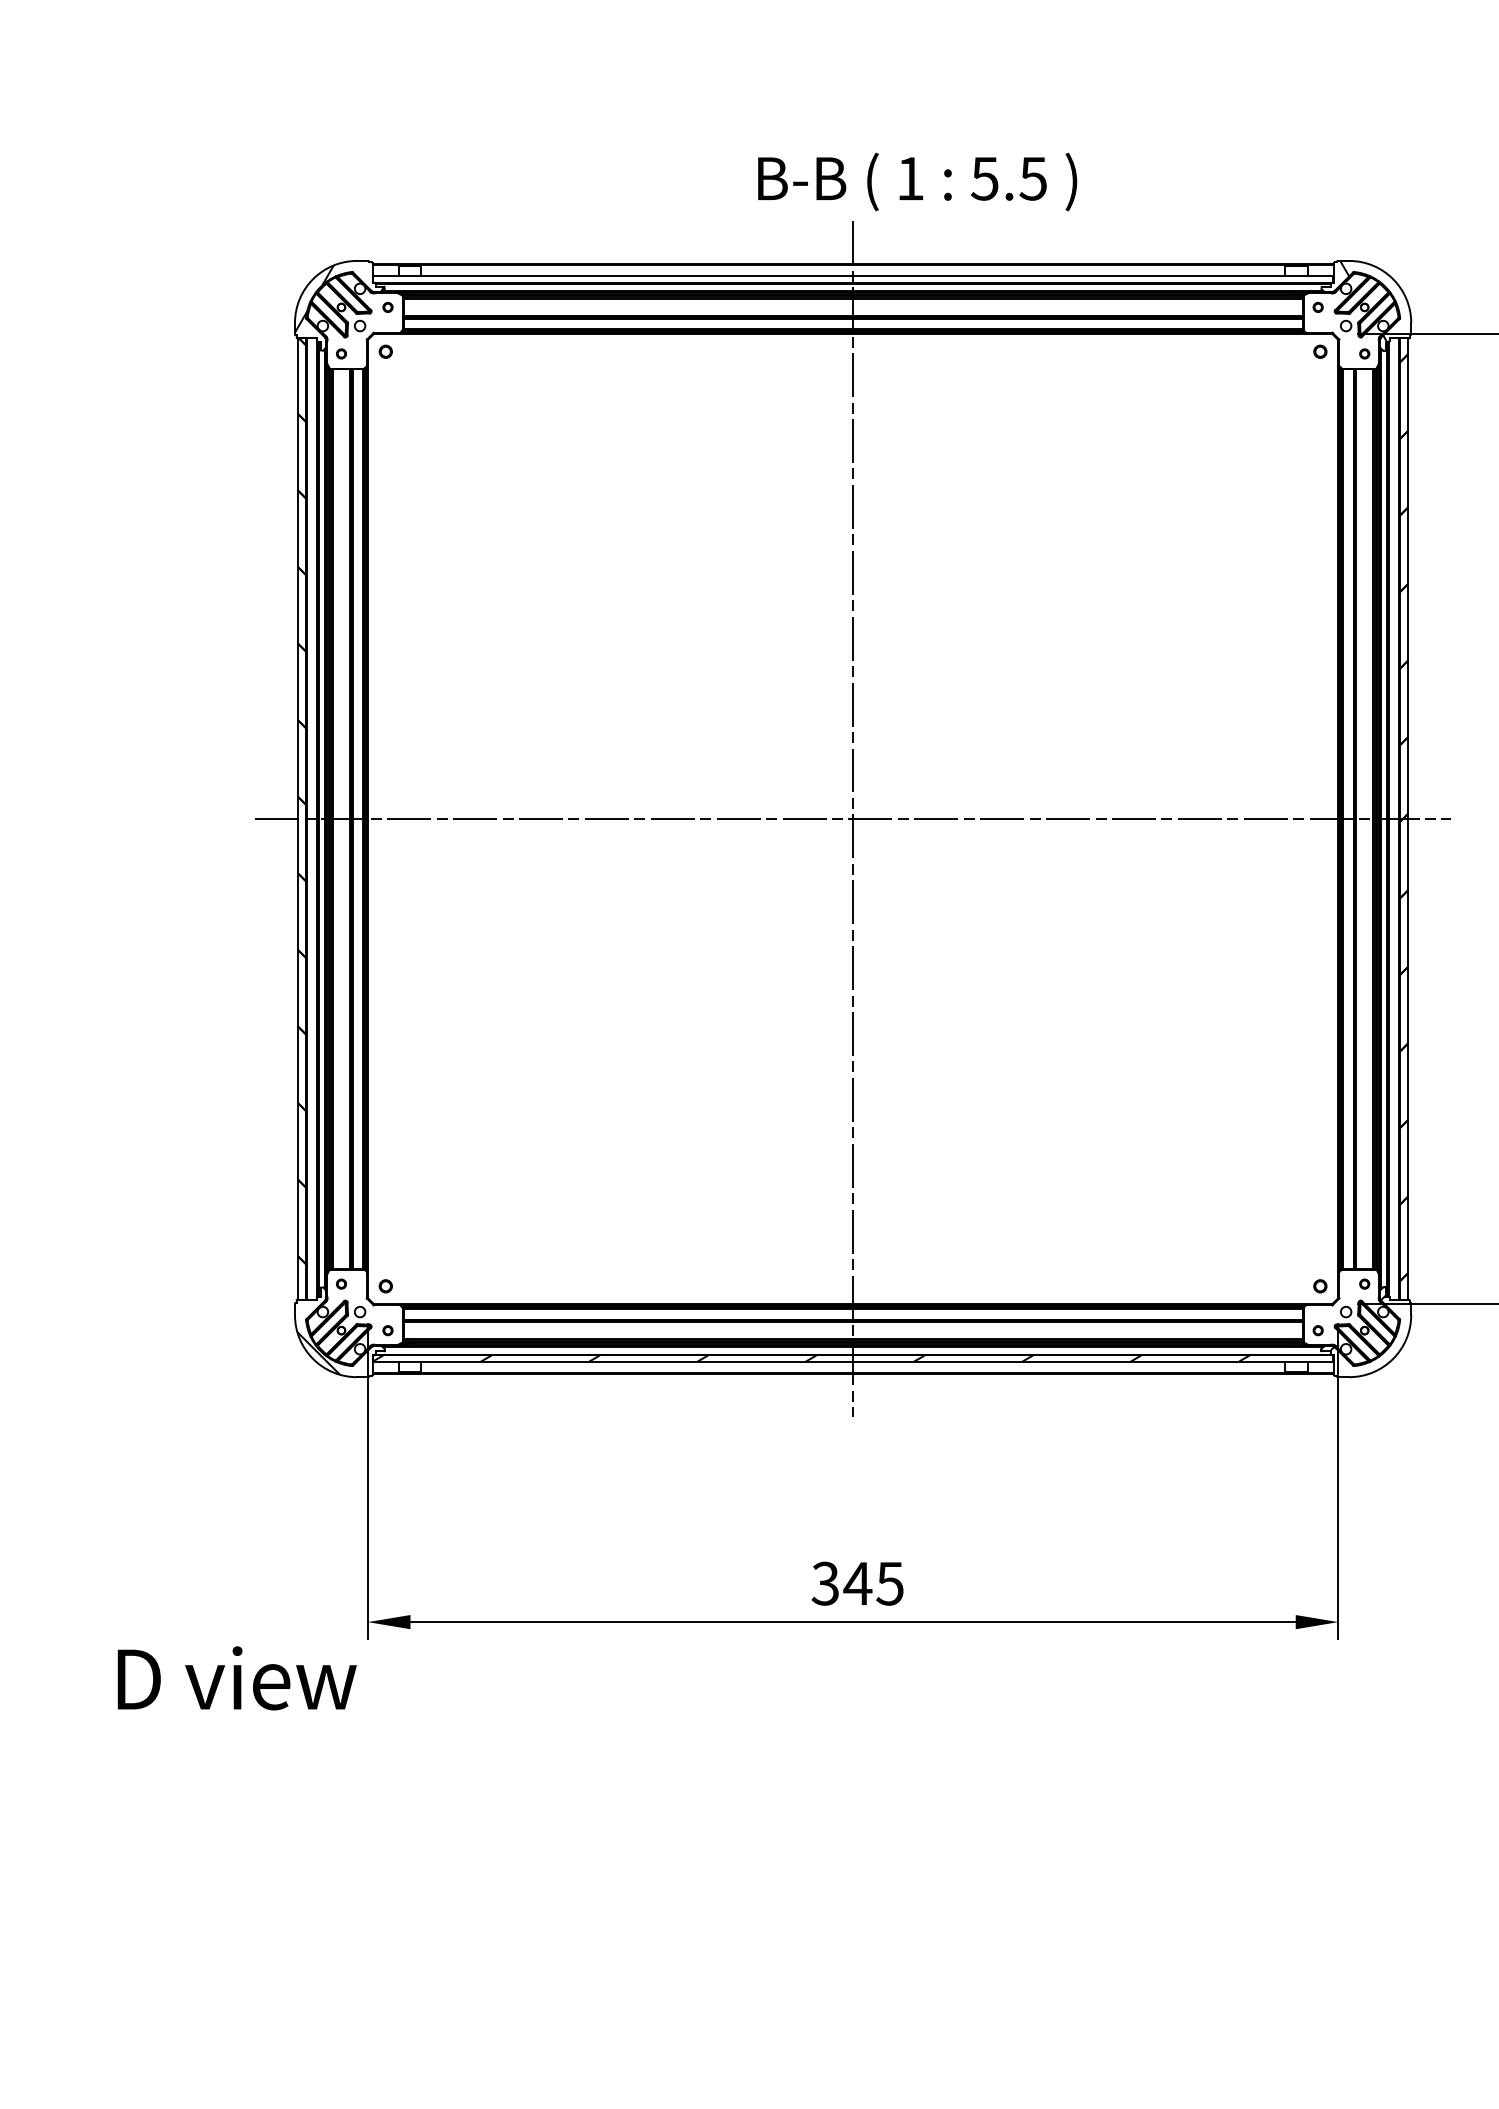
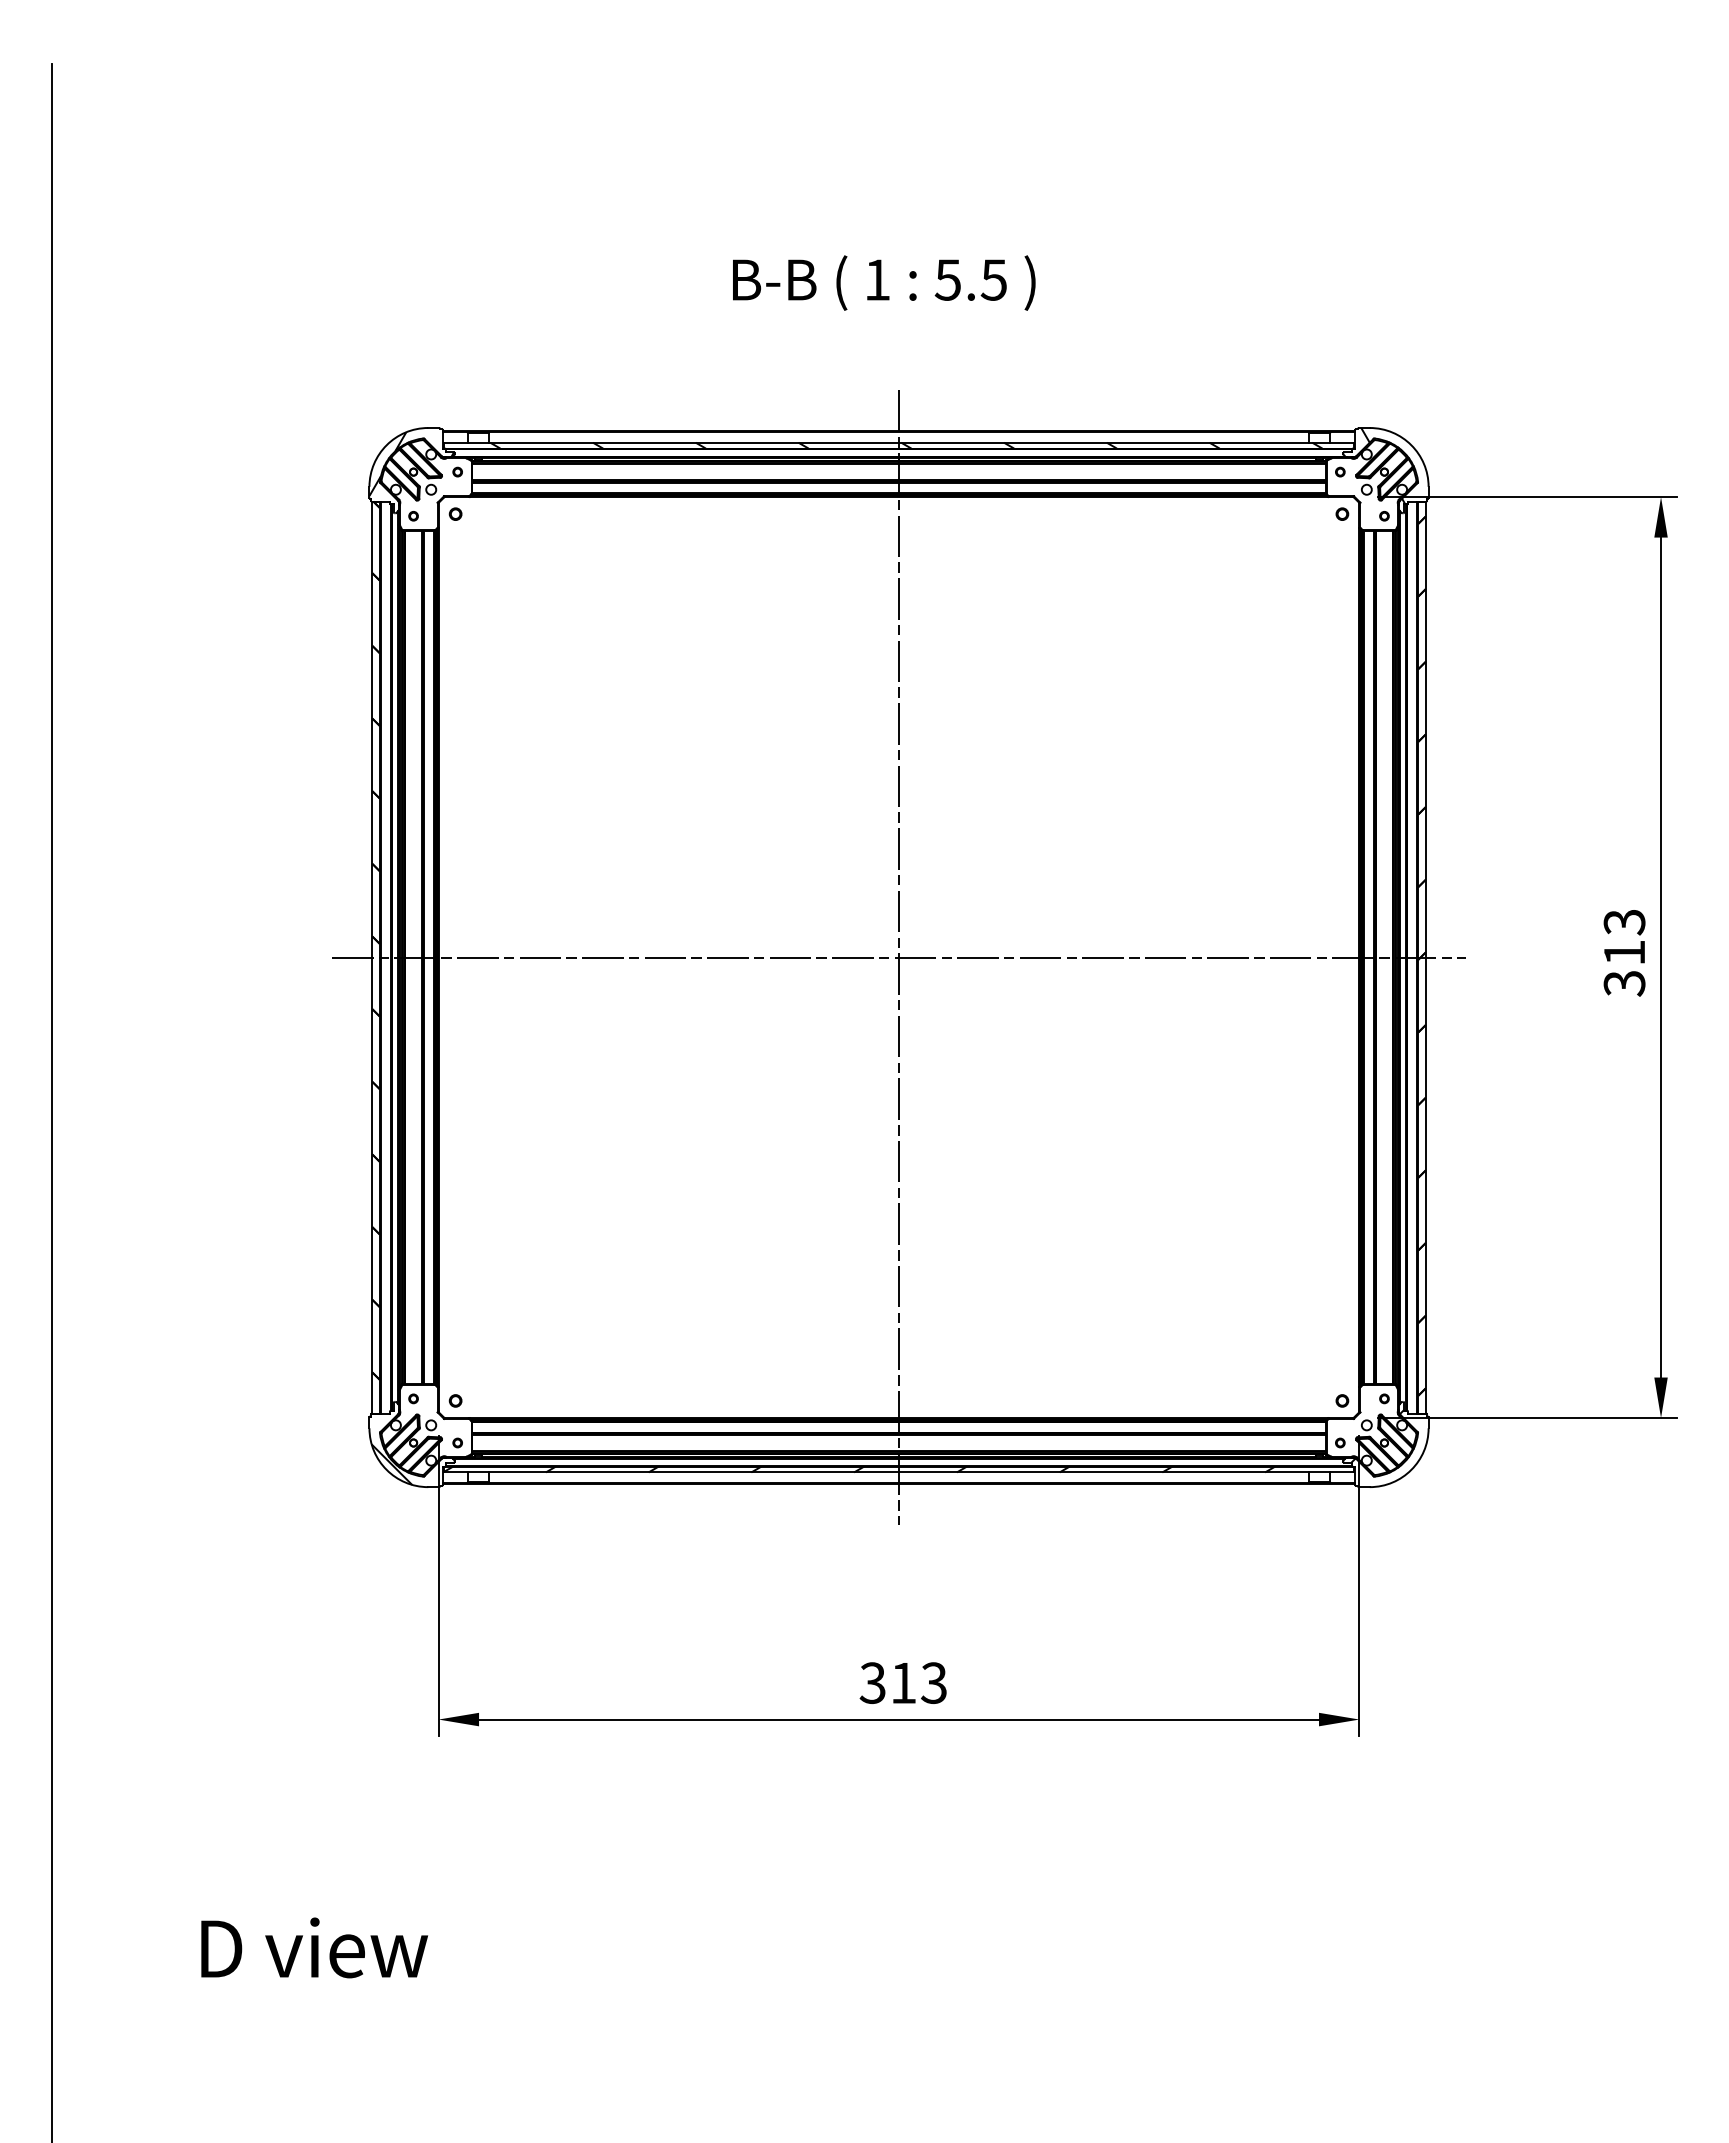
text: (917, 181) -> (884, 282), moved
hatch: (860, 279) -> (906, 445), added
text: (872, 1583) -> (917, 1682), 345 -> 313
text: (237, 1677) -> (314, 1947), moved

